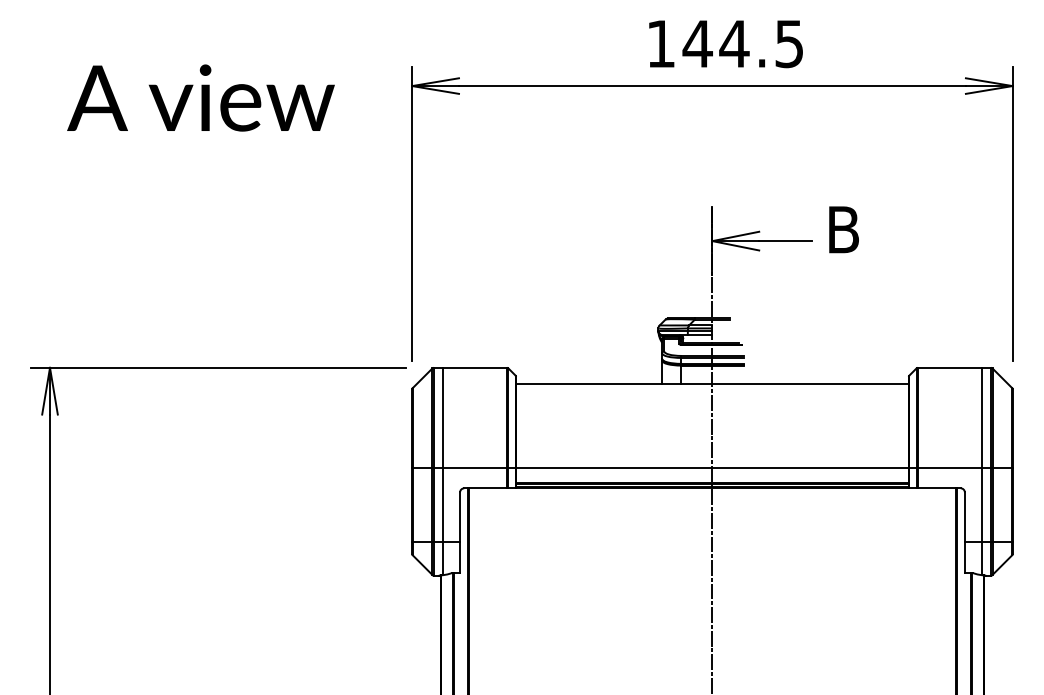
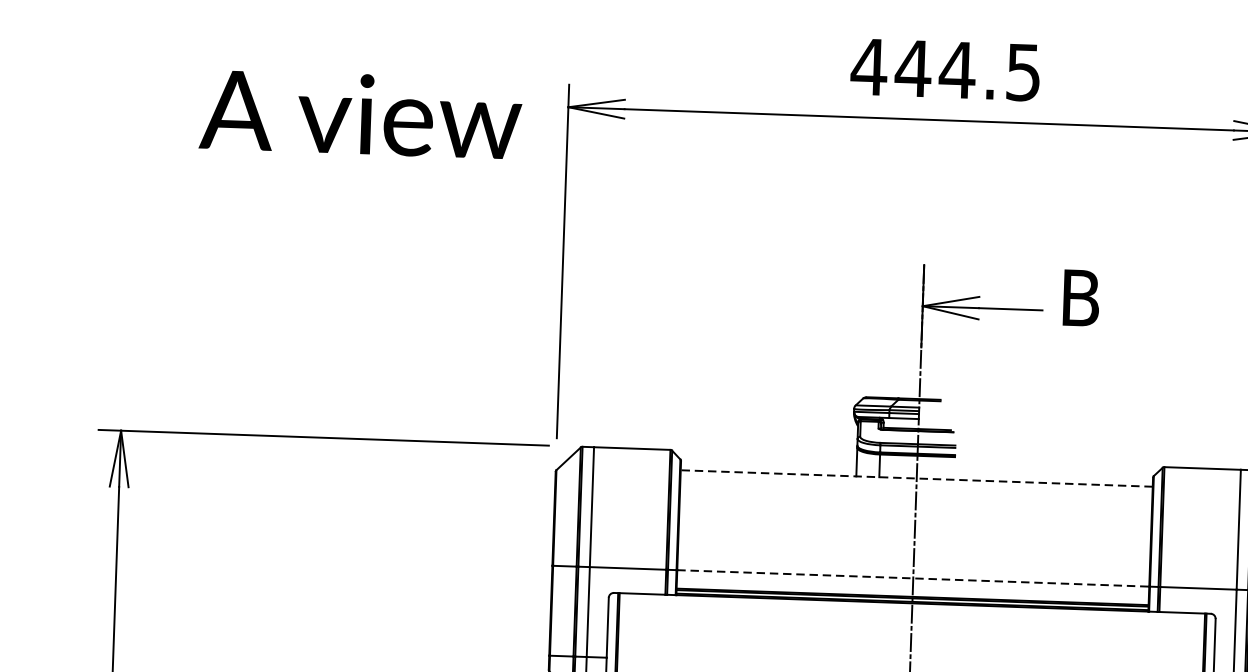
text: (660, 43) -> (868, 66), 144.5 -> 444.5
text: (200, 97) -> (360, 113), moved
line: (711, 384) -> (915, 478), solid -> dashed
line: (712, 467) -> (913, 578), solid -> dashed

